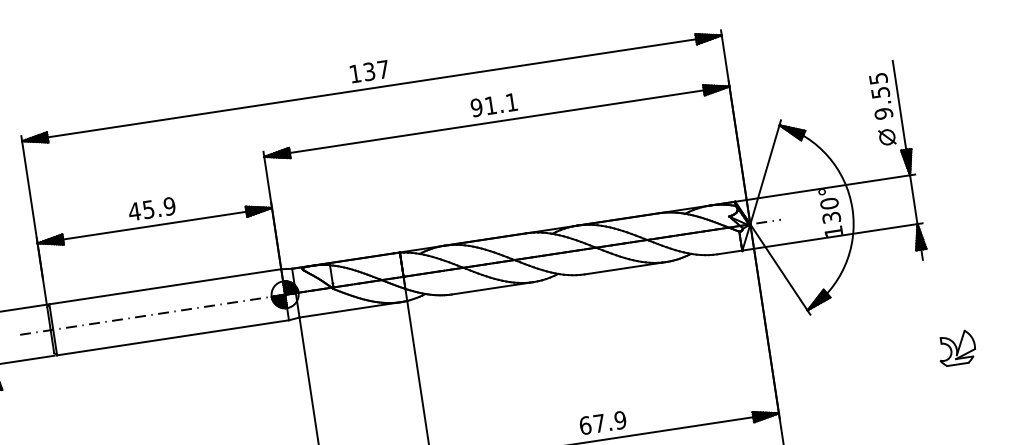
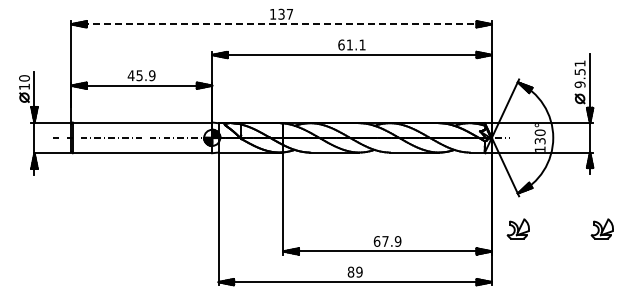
text: (877, 78) -> (579, 63), 9.55 -> 9.51
line: (373, 88) -> (282, 24), solid -> dashed
text: (476, 106) -> (341, 44), 91.1 -> 61.1
part: (815, 368) -> (517, 228), added

